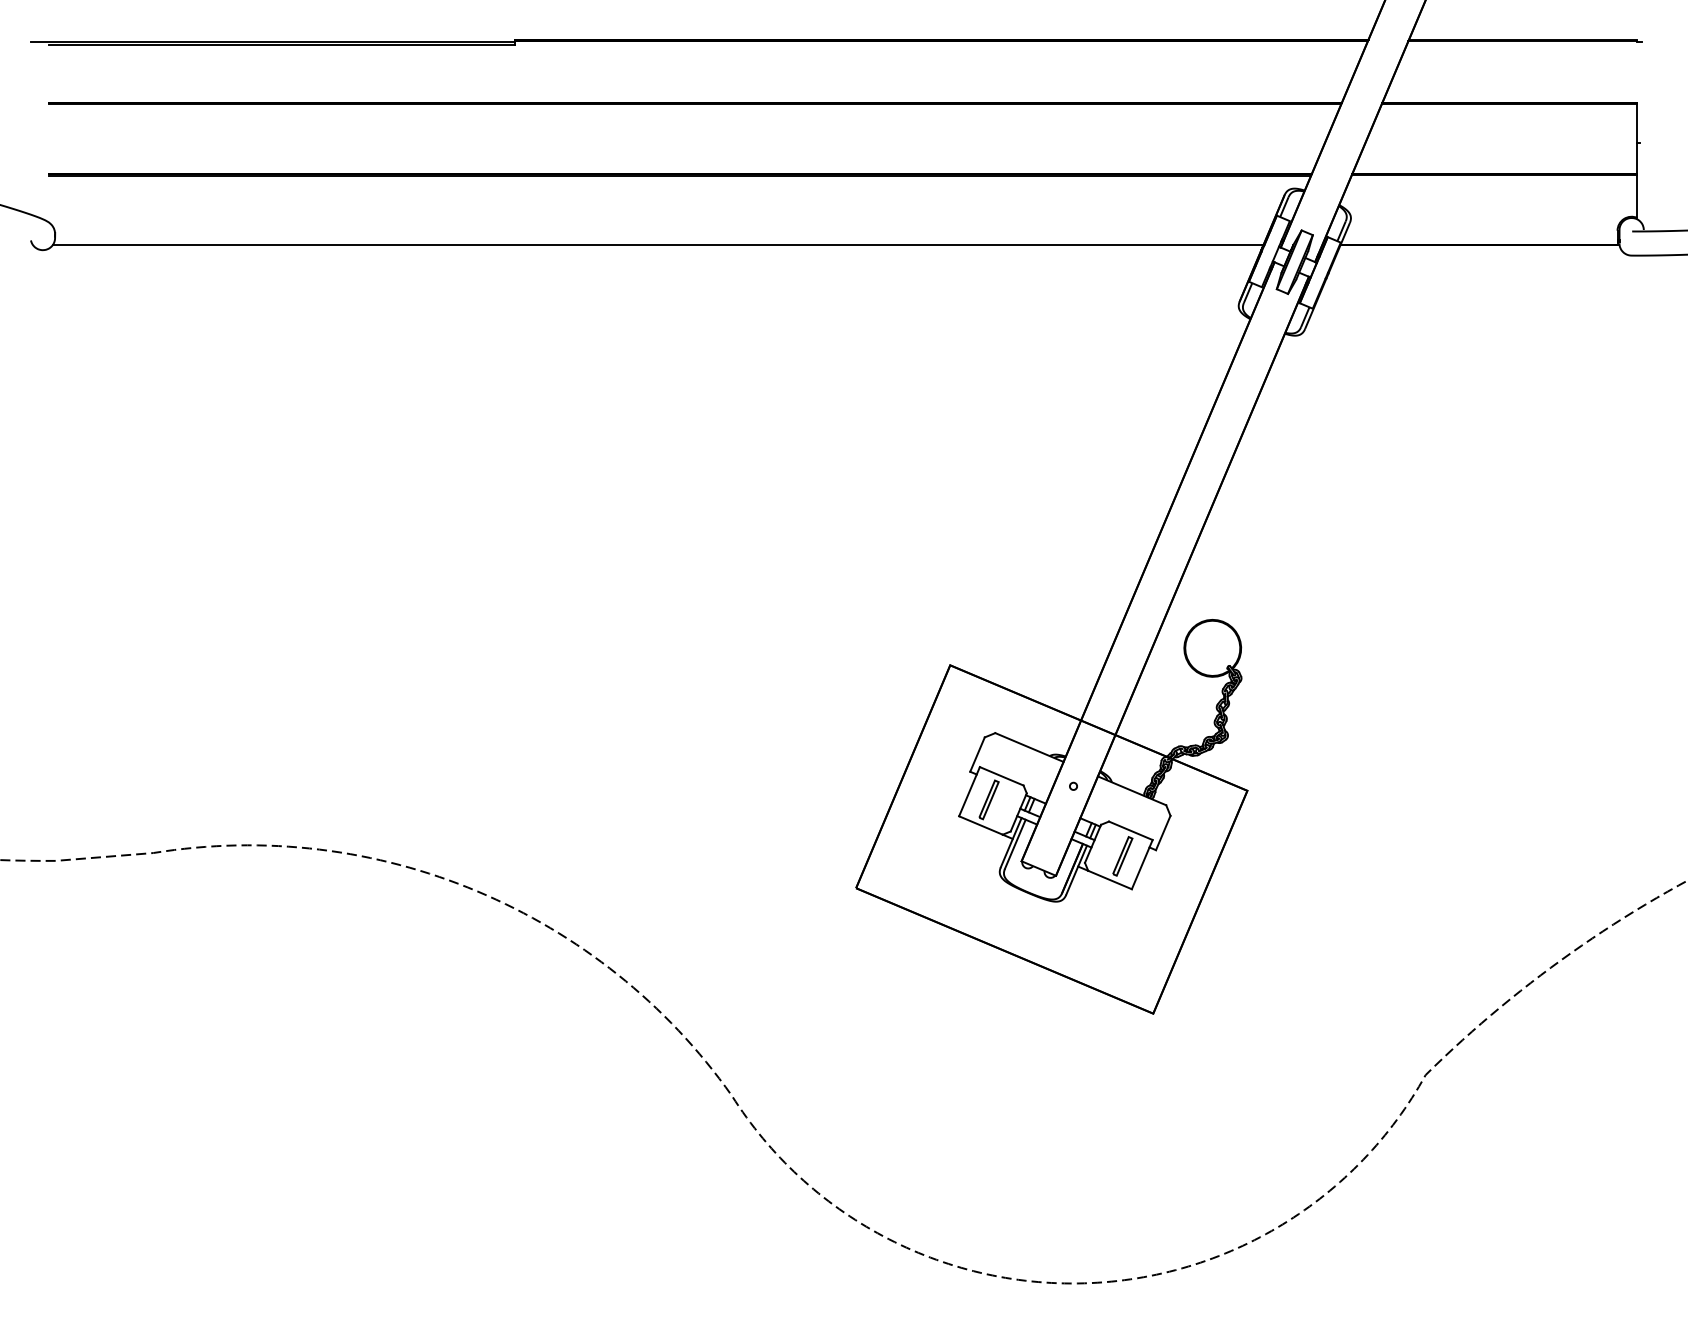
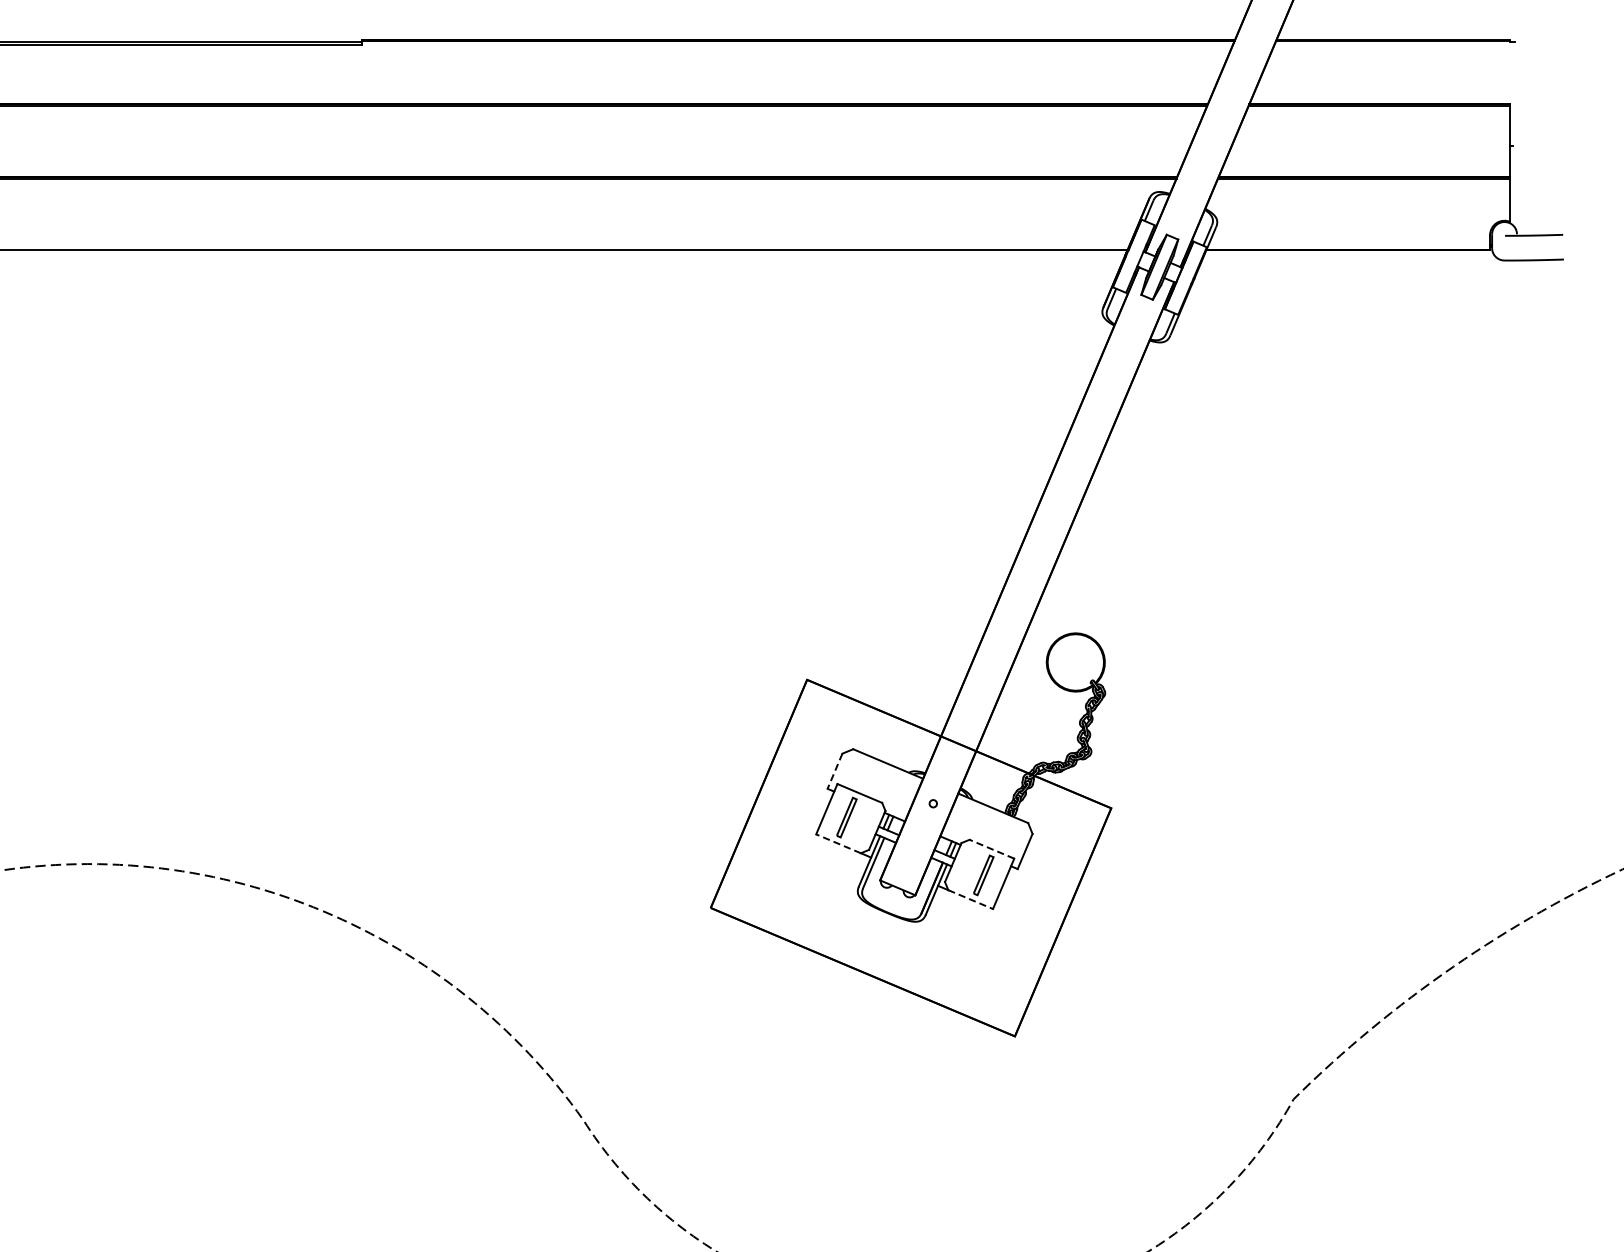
line: (977, 754) -> (835, 771), solid -> dashed
line: (980, 825) -> (838, 843), solid -> dashed
line: (1130, 830) -> (991, 848), solid -> dashed
line: (1110, 880) -> (971, 900), solid -> dashed

